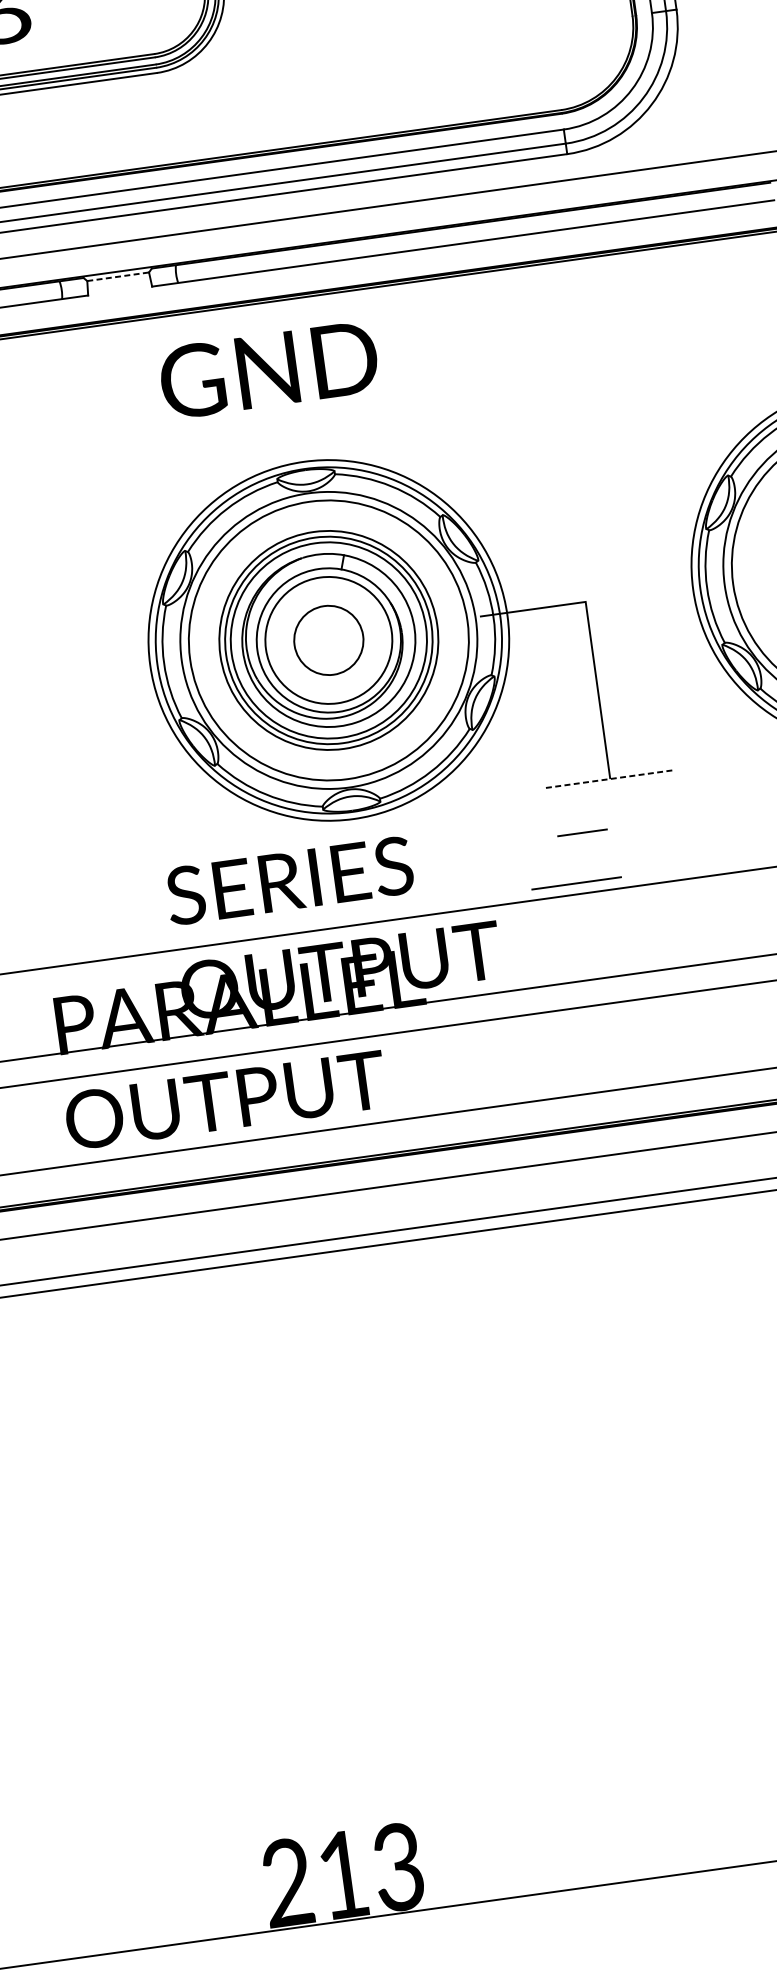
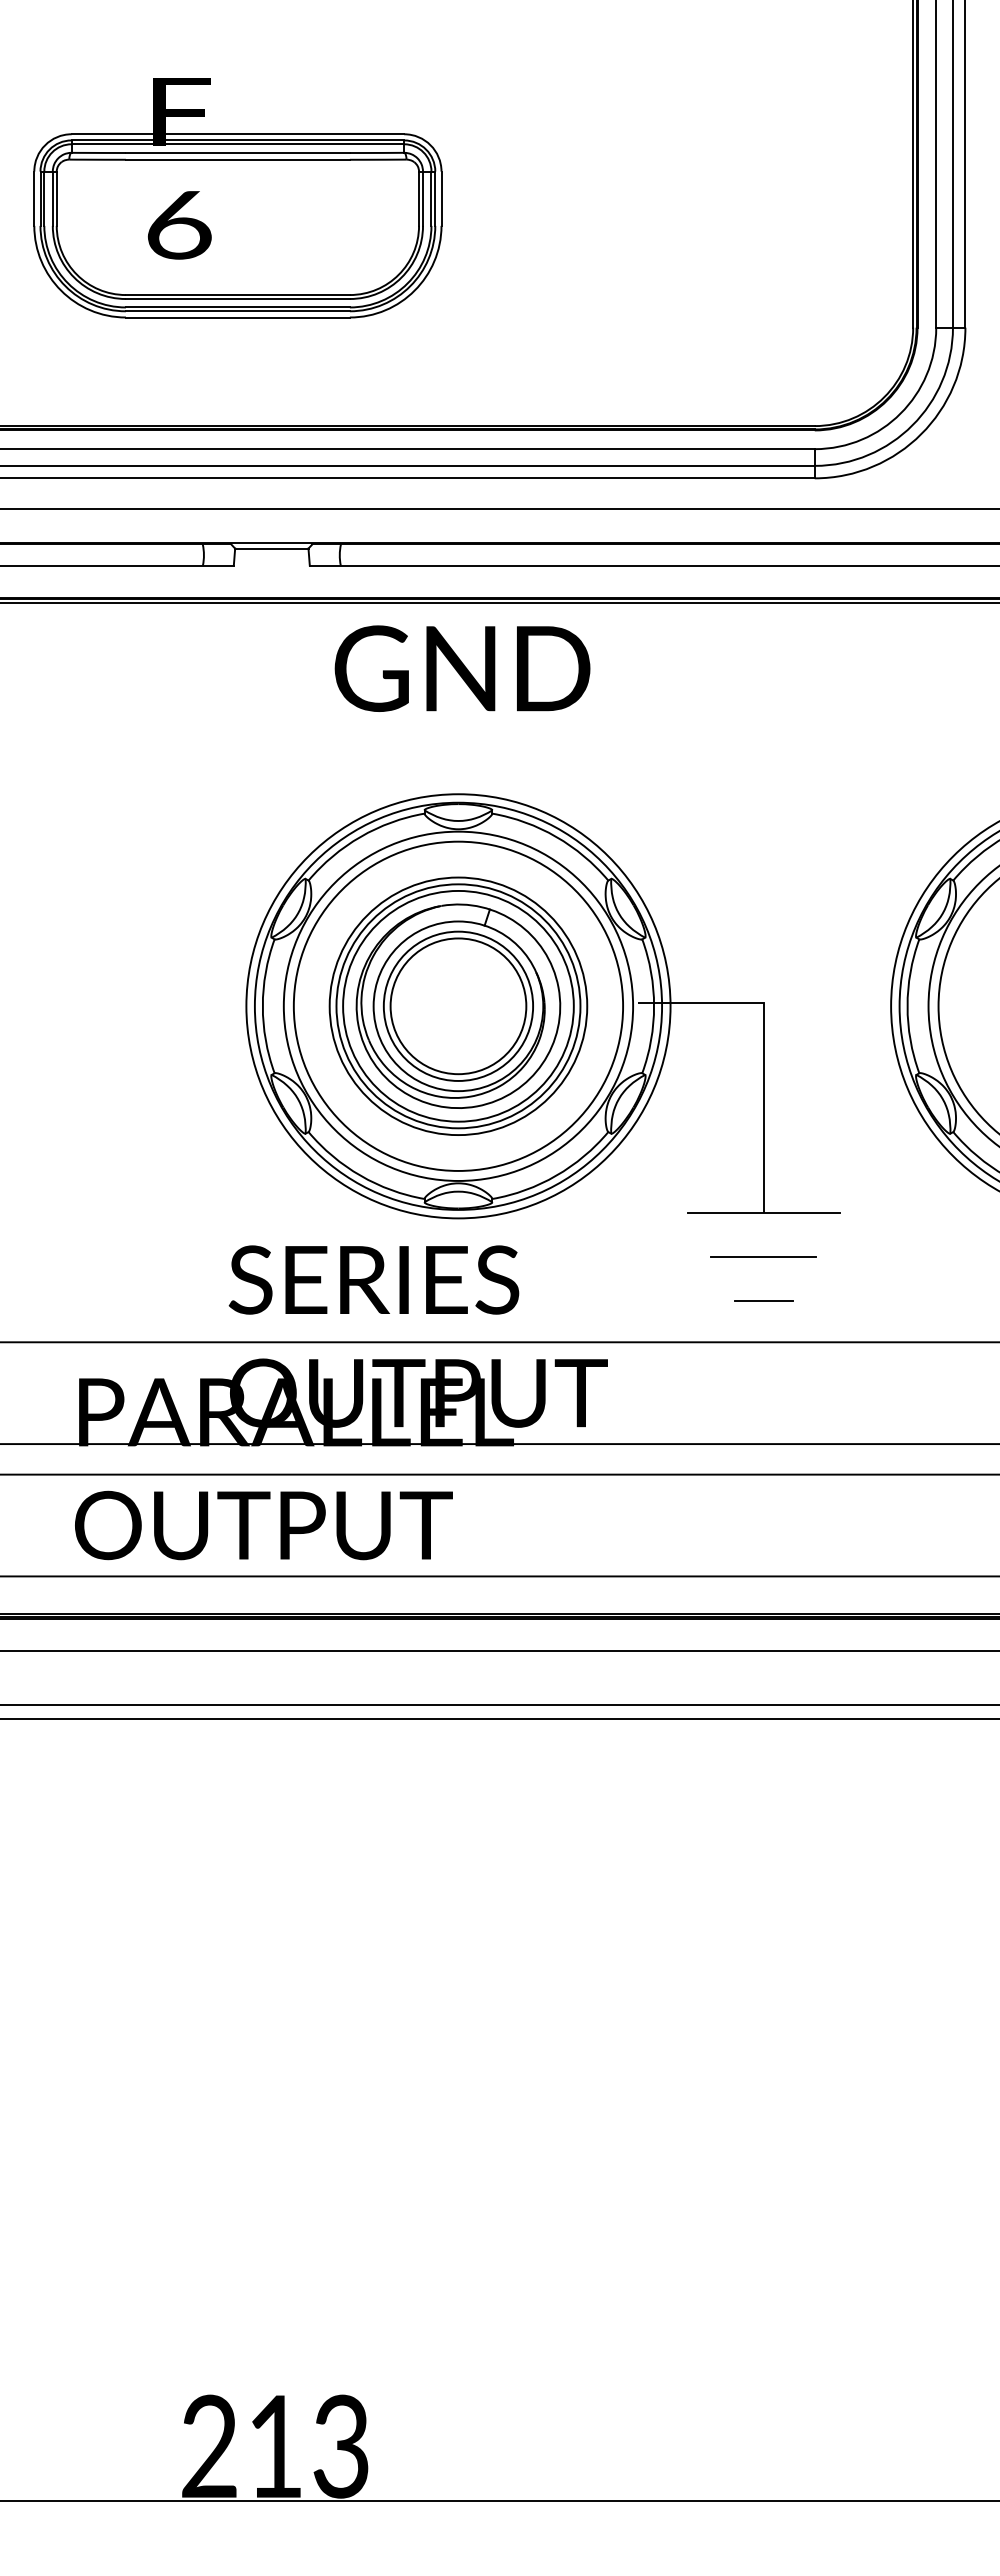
line: (117, 276) -> (271, 548), dashed -> solid
text: (269, 369) -> (462, 668), moved
circle: (328, 640) -> (458, 1006), size x1.67
line: (610, 779) -> (764, 1213), dashed -> solid
line: (582, 832) -> (763, 1300), moved
line: (576, 882) -> (763, 1256), moved

